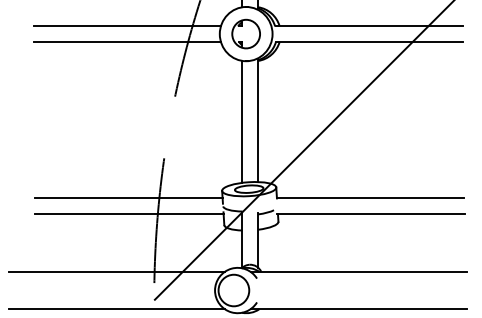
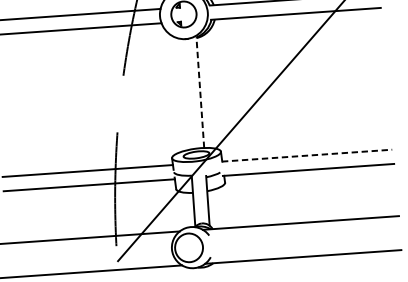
line: (242, 121) -> (186, 94), removed
line: (258, 121) -> (200, 93), solid -> dashed
line: (370, 198) -> (307, 155), solid -> dashed

